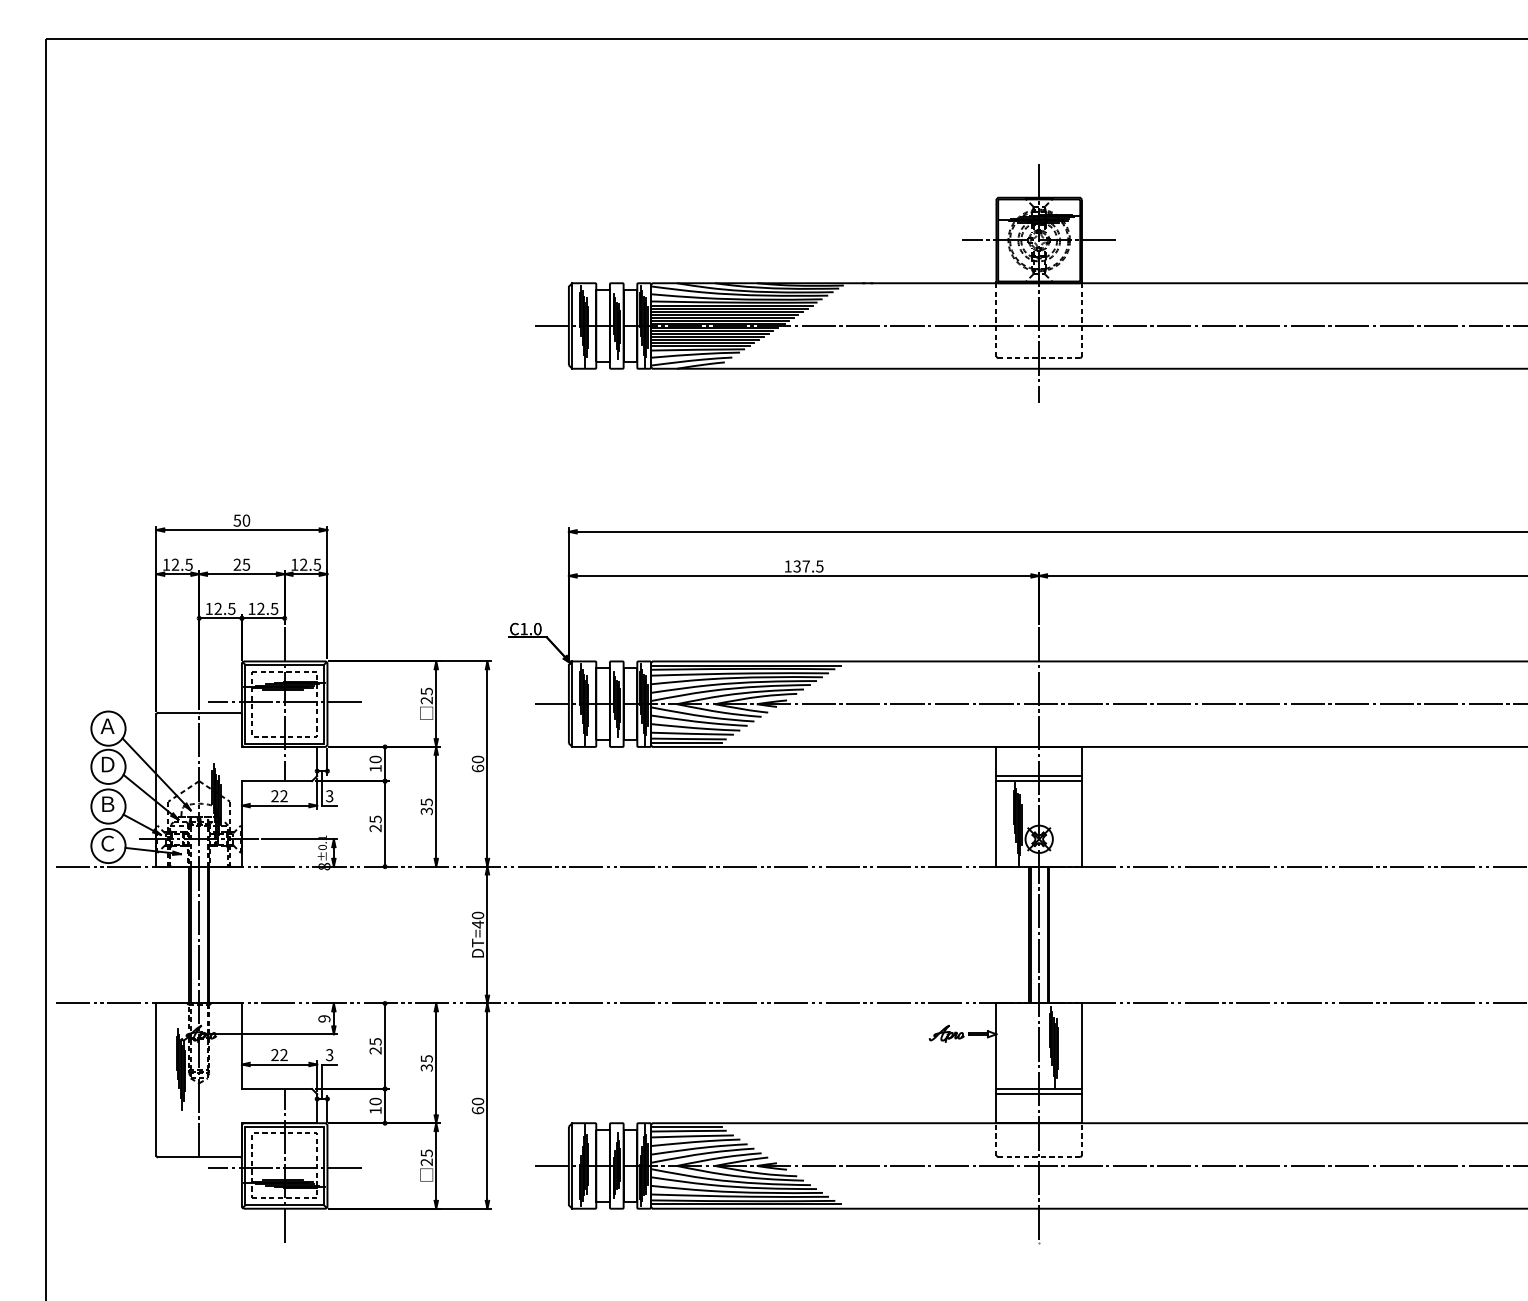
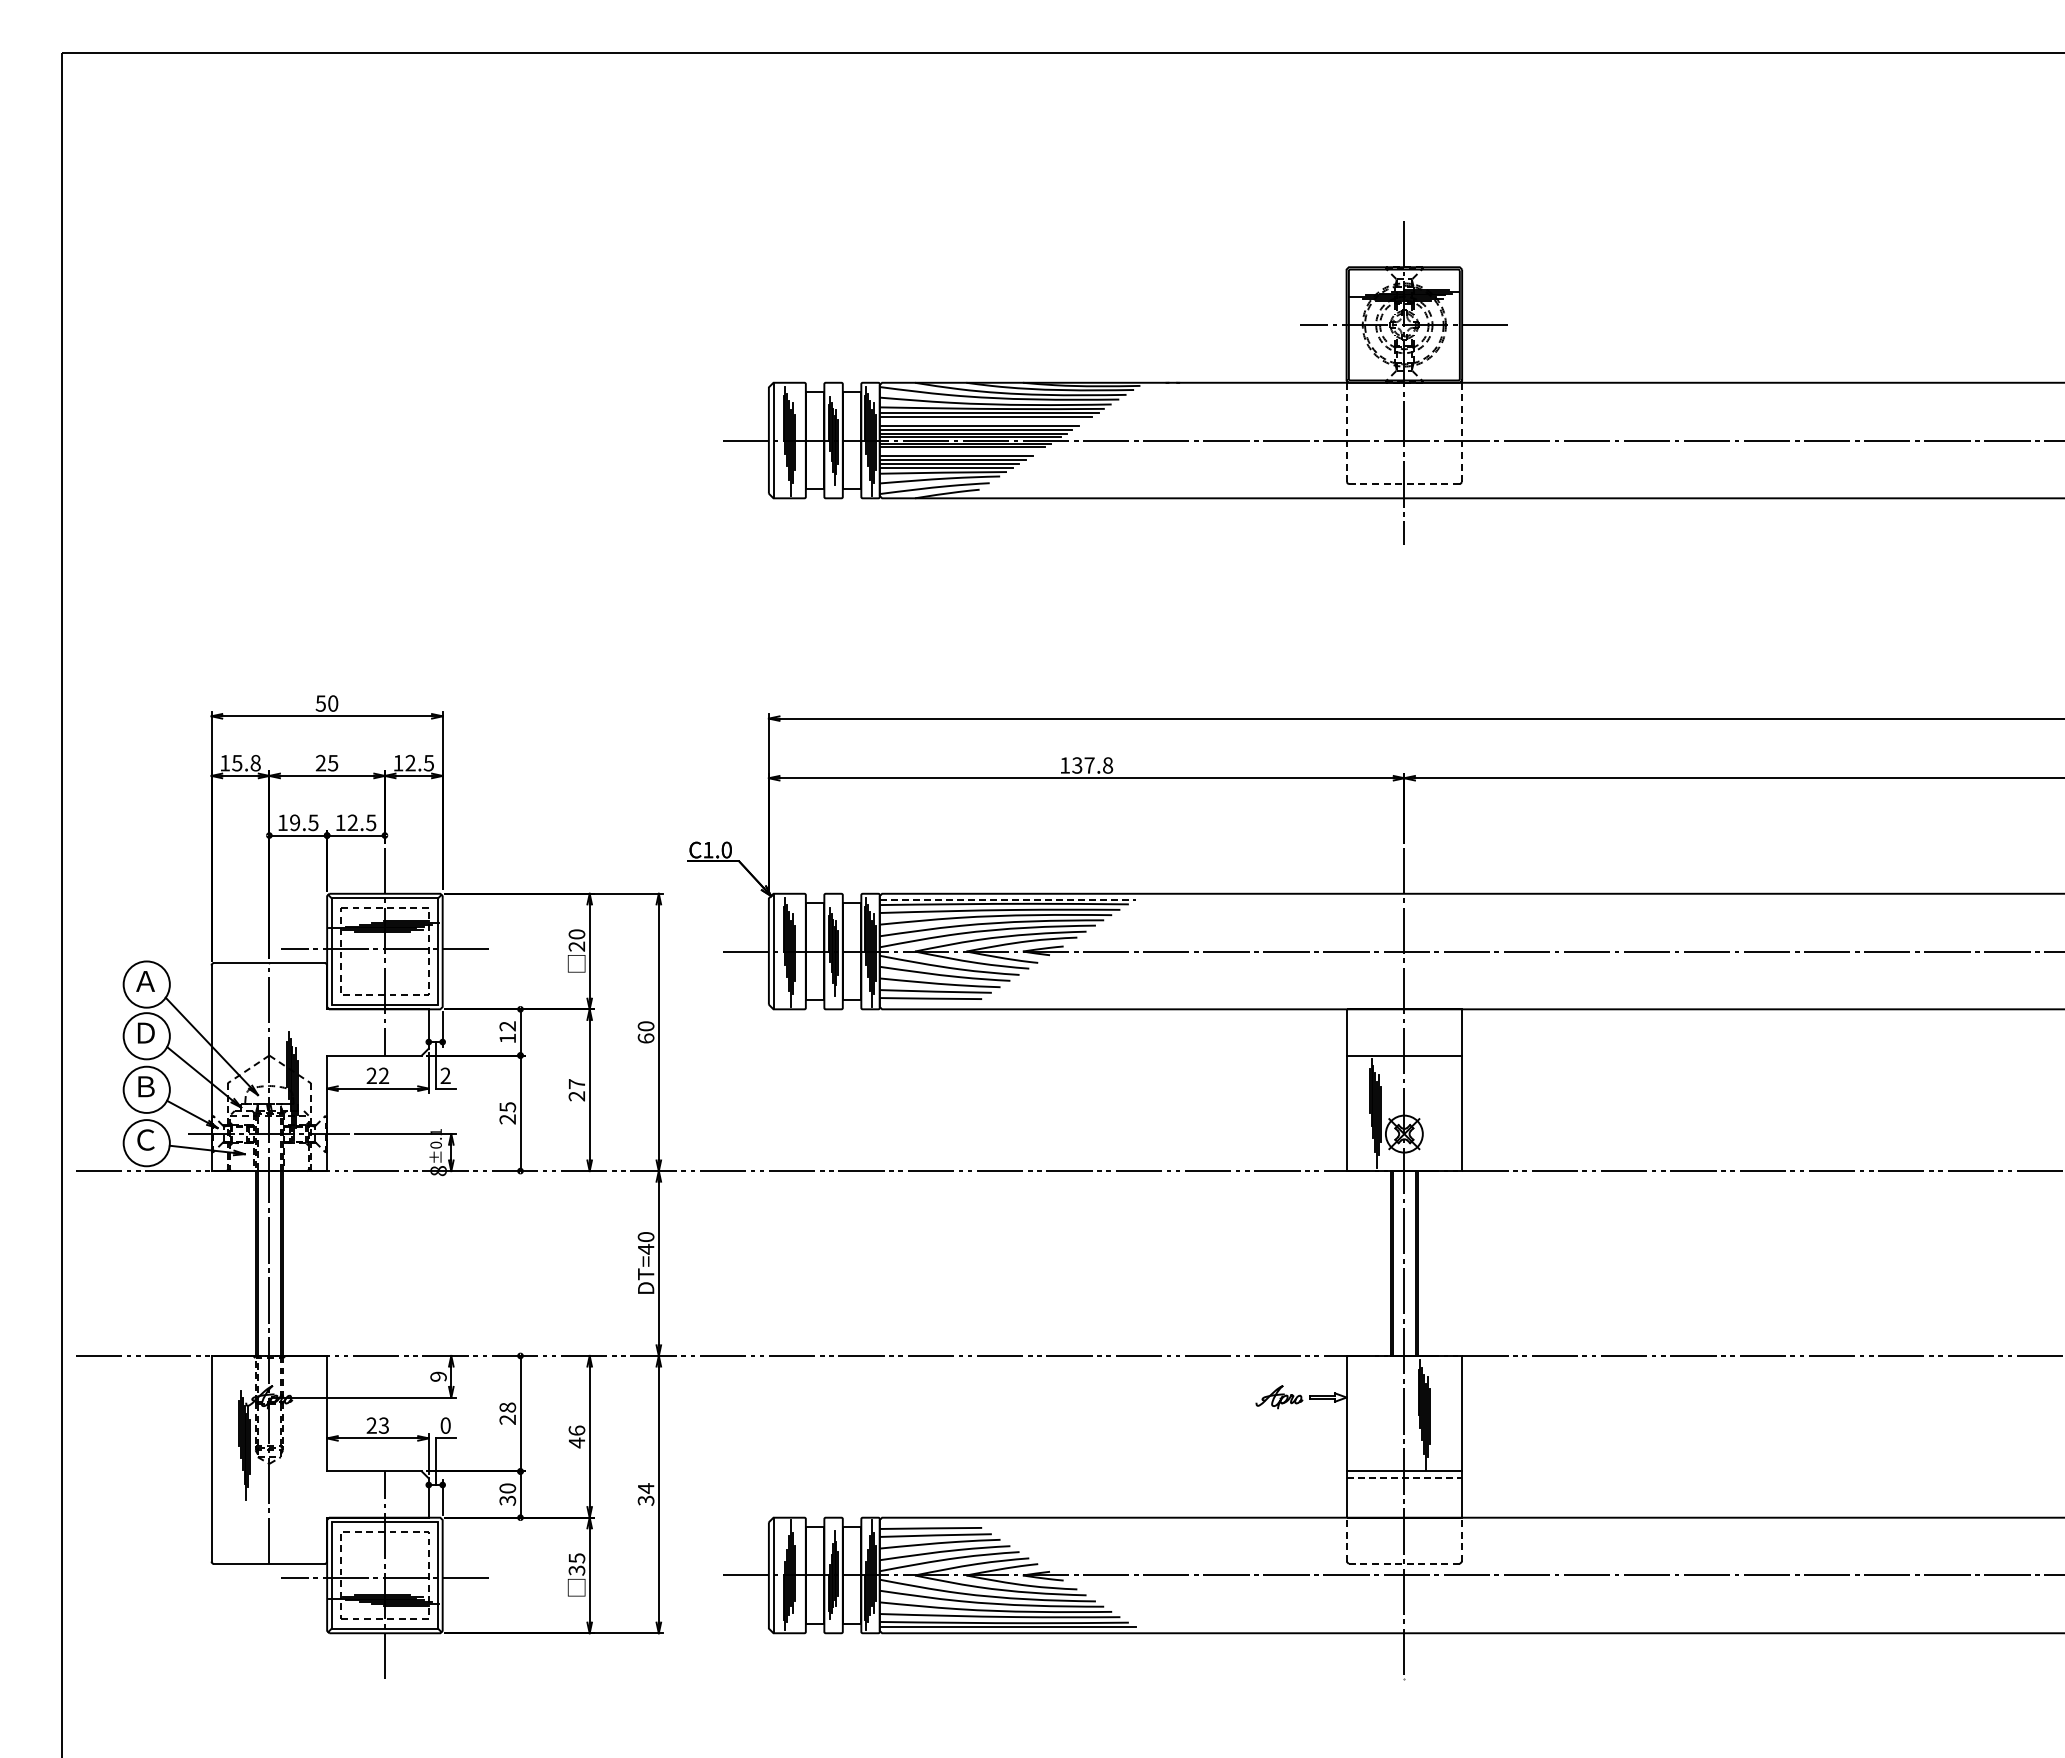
line: (726, 311) -> (982, 421), removed
line: (709, 334) -> (959, 451), removed
text: (182, 564) -> (246, 762), 12.5 -> 15.8
text: (819, 566) -> (1107, 765), 137.5 -> 137.8
text: (218, 609) -> (295, 823), 12.5 -> 19.5
line: (746, 665) -> (1008, 899), solid -> dashed
text: (426, 691) -> (576, 934), 25 -> 20
line: (686, 742) -> (927, 1003), removed
text: (375, 759) -> (507, 1026), 10 -> 12
line: (1039, 775) -> (1404, 1048), removed
text: (329, 796) -> (445, 1076), 3 -> 2
text: (426, 807) -> (576, 1090), 35 -> 27
text: (375, 1041) -> (507, 1407), 25 -> 28
text: (283, 1054) -> (383, 1425), 22 -> 23
text: (329, 1054) -> (445, 1425), 3 -> 0
text: (426, 1063) -> (576, 1436), 35 -> 46
line: (1039, 1094) -> (1404, 1478), solid -> dashed
text: (477, 1106) -> (645, 1494), 60 -> 34
text: (375, 1110) -> (507, 1500), 10 -> 30
line: (686, 1127) -> (927, 1523), removed
text: (427, 1162) -> (577, 1570), 25 -> 35

